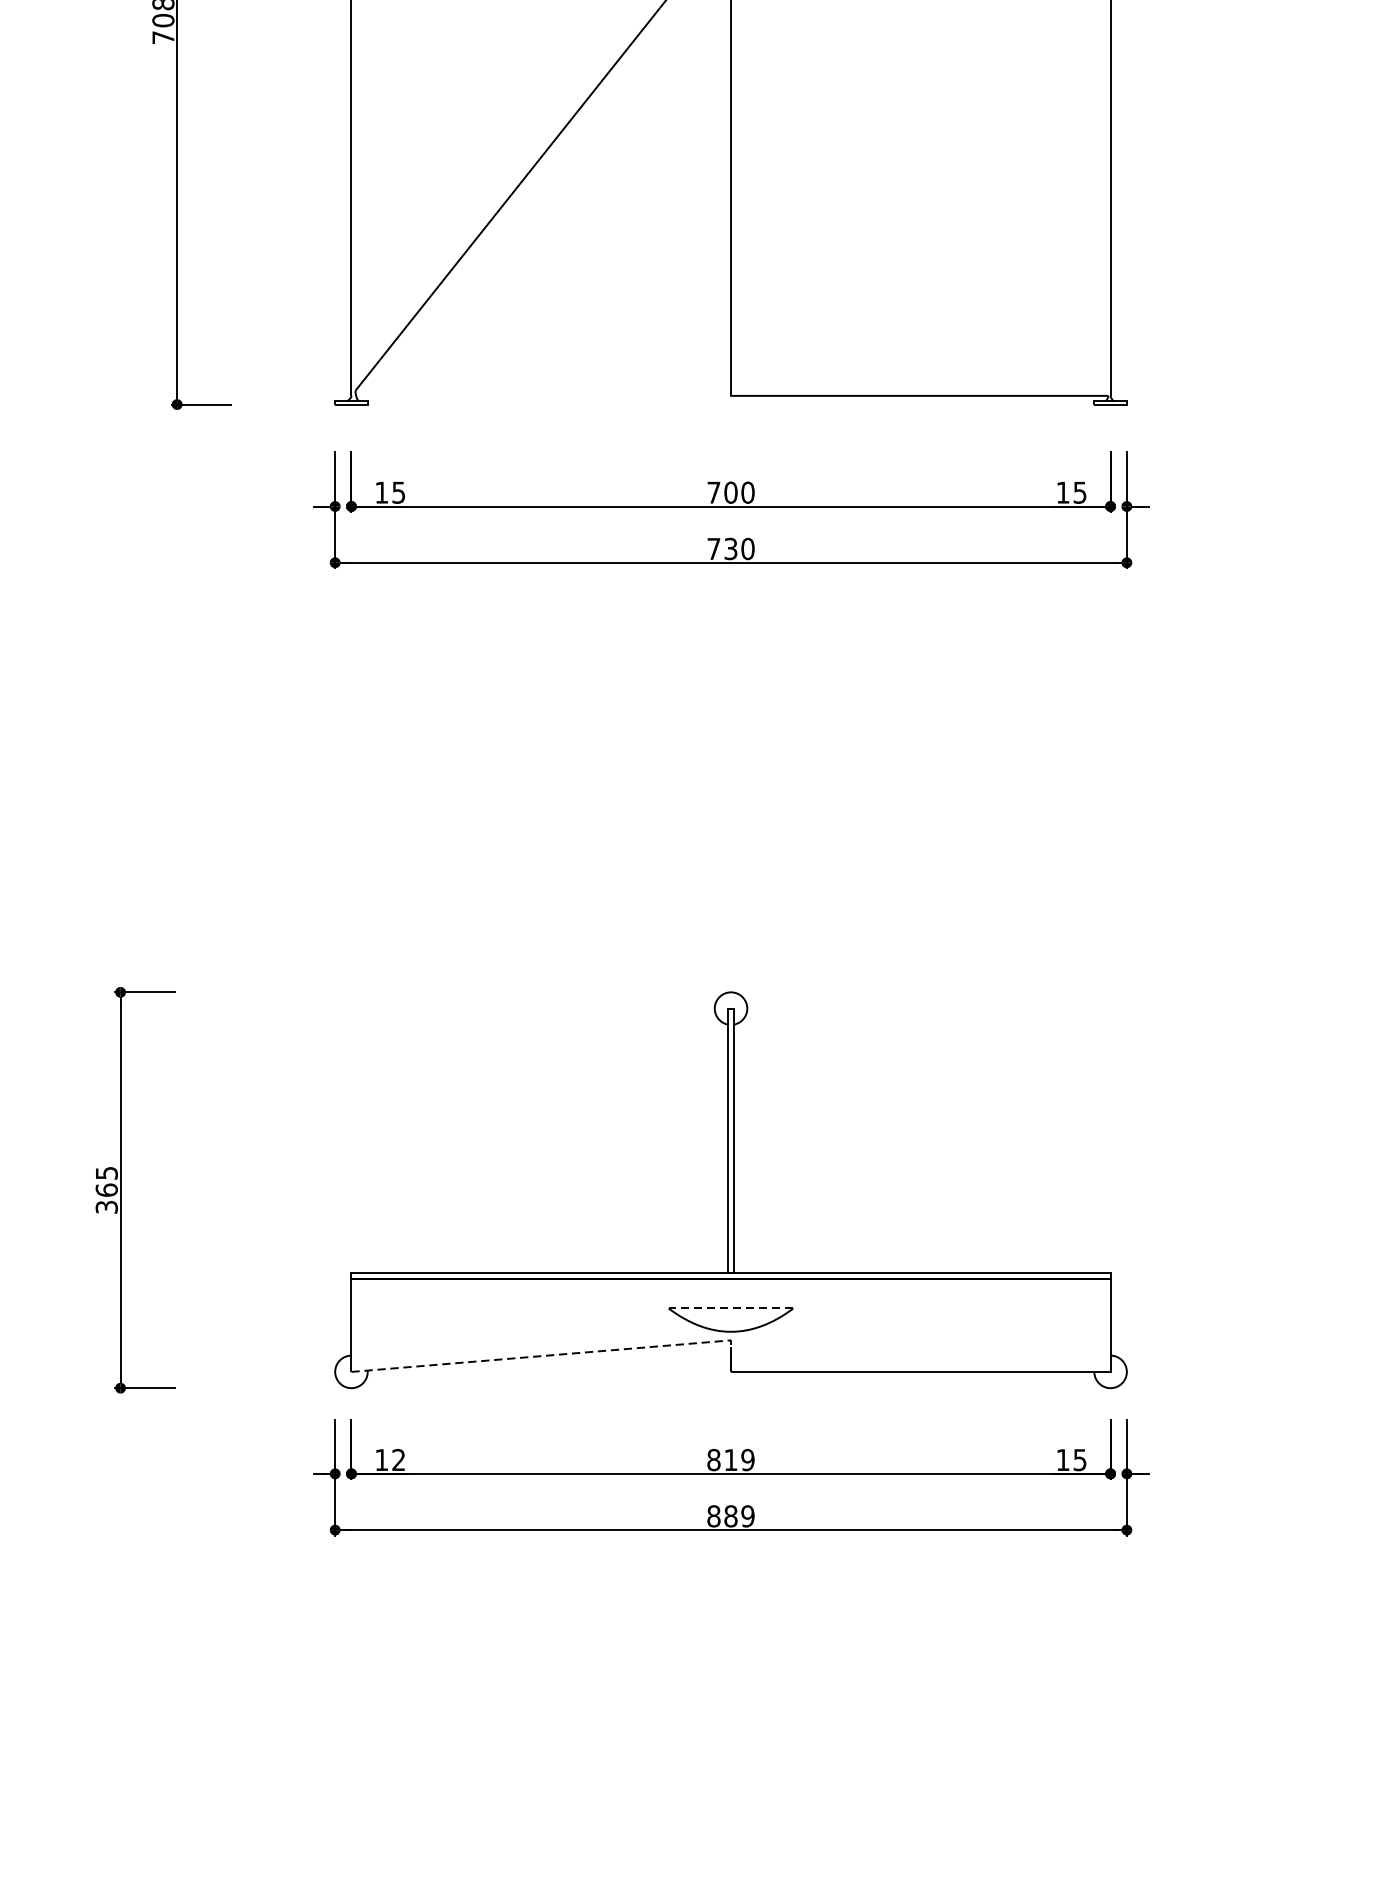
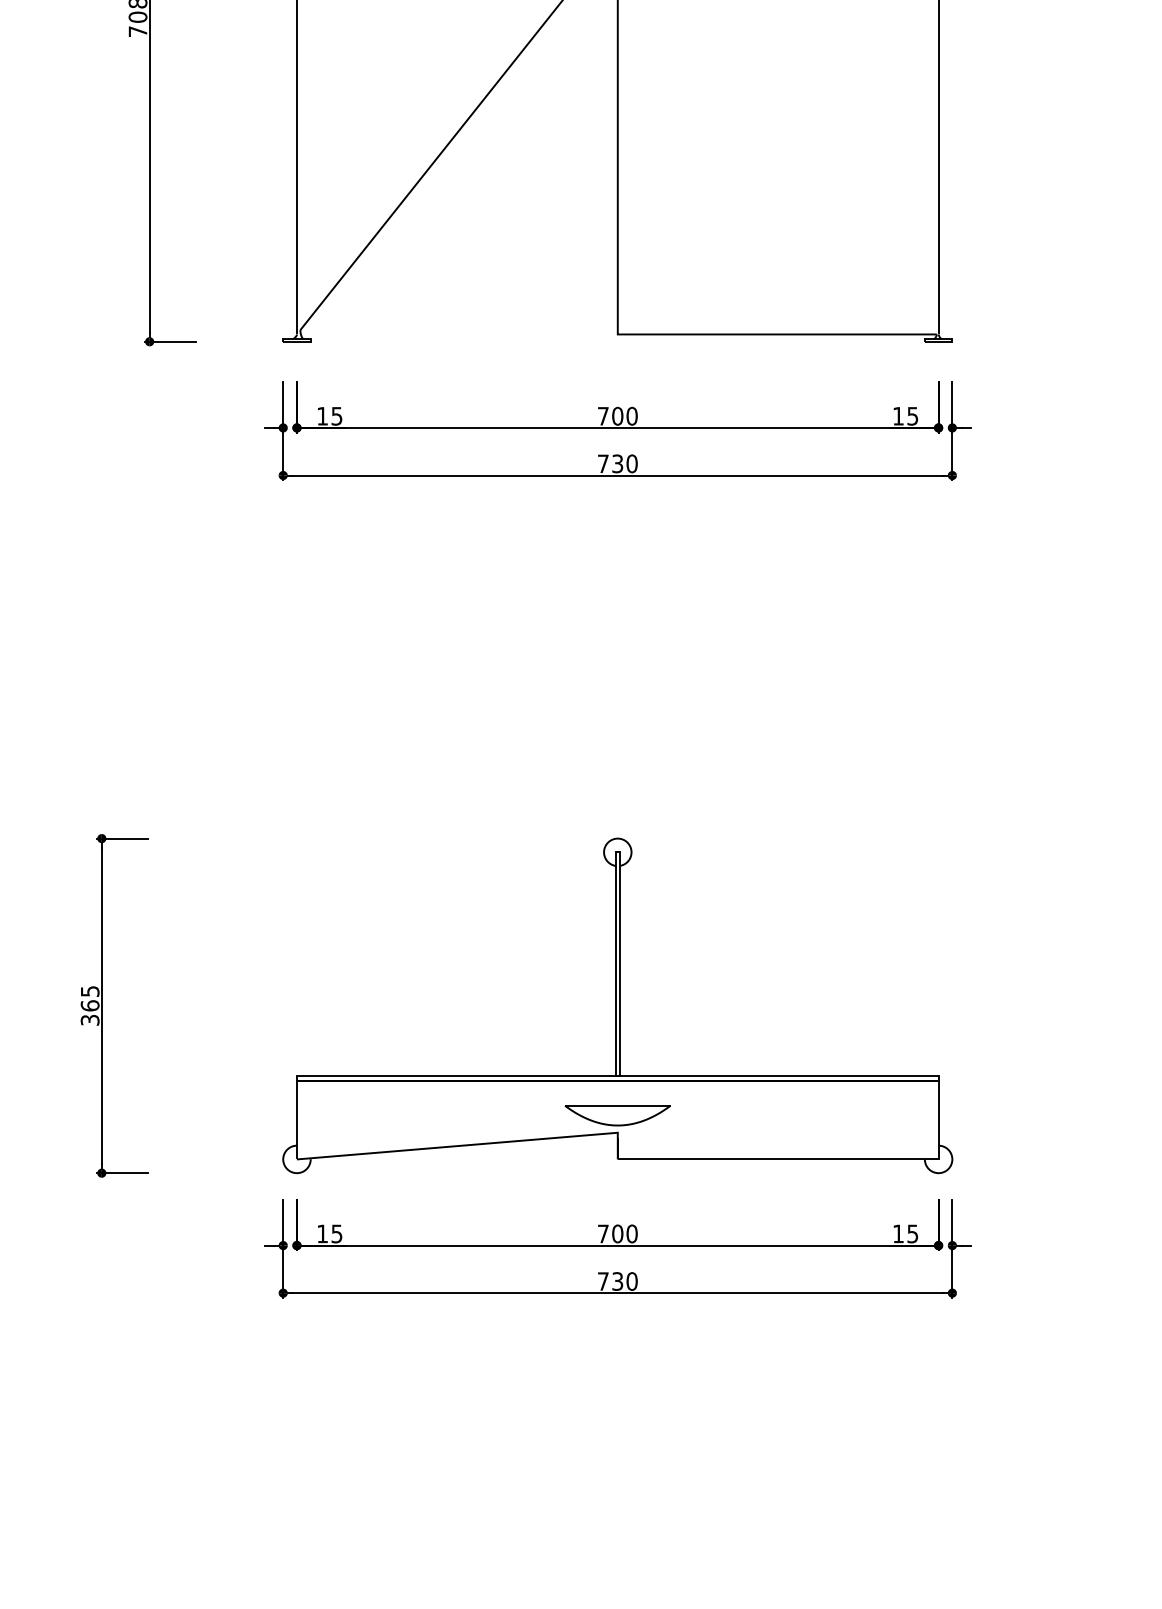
line: (730, 1308) -> (617, 1105), dashed -> solid
line: (557, 1354) -> (471, 1144), dashed -> solid
text: (398, 1459) -> (336, 1233), 12 -> 15
text: (730, 1459) -> (617, 1233), 819 -> 700
text: (730, 1516) -> (617, 1281), 889 -> 730

